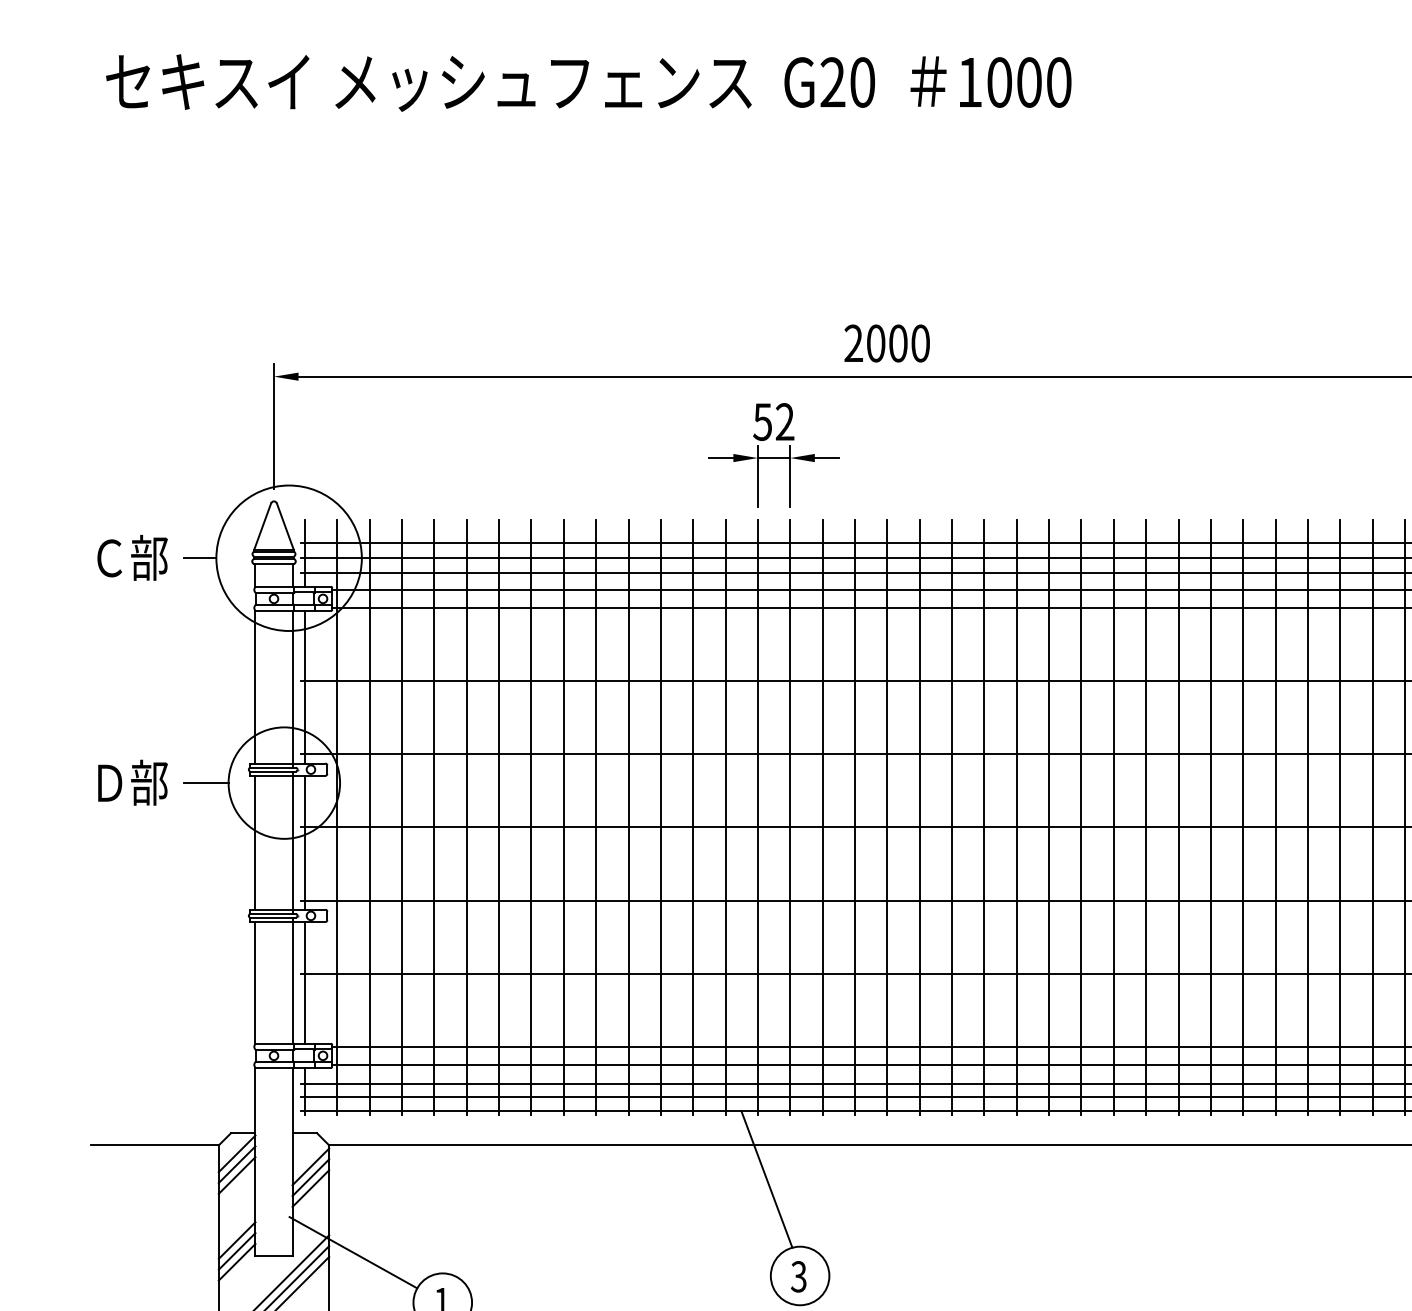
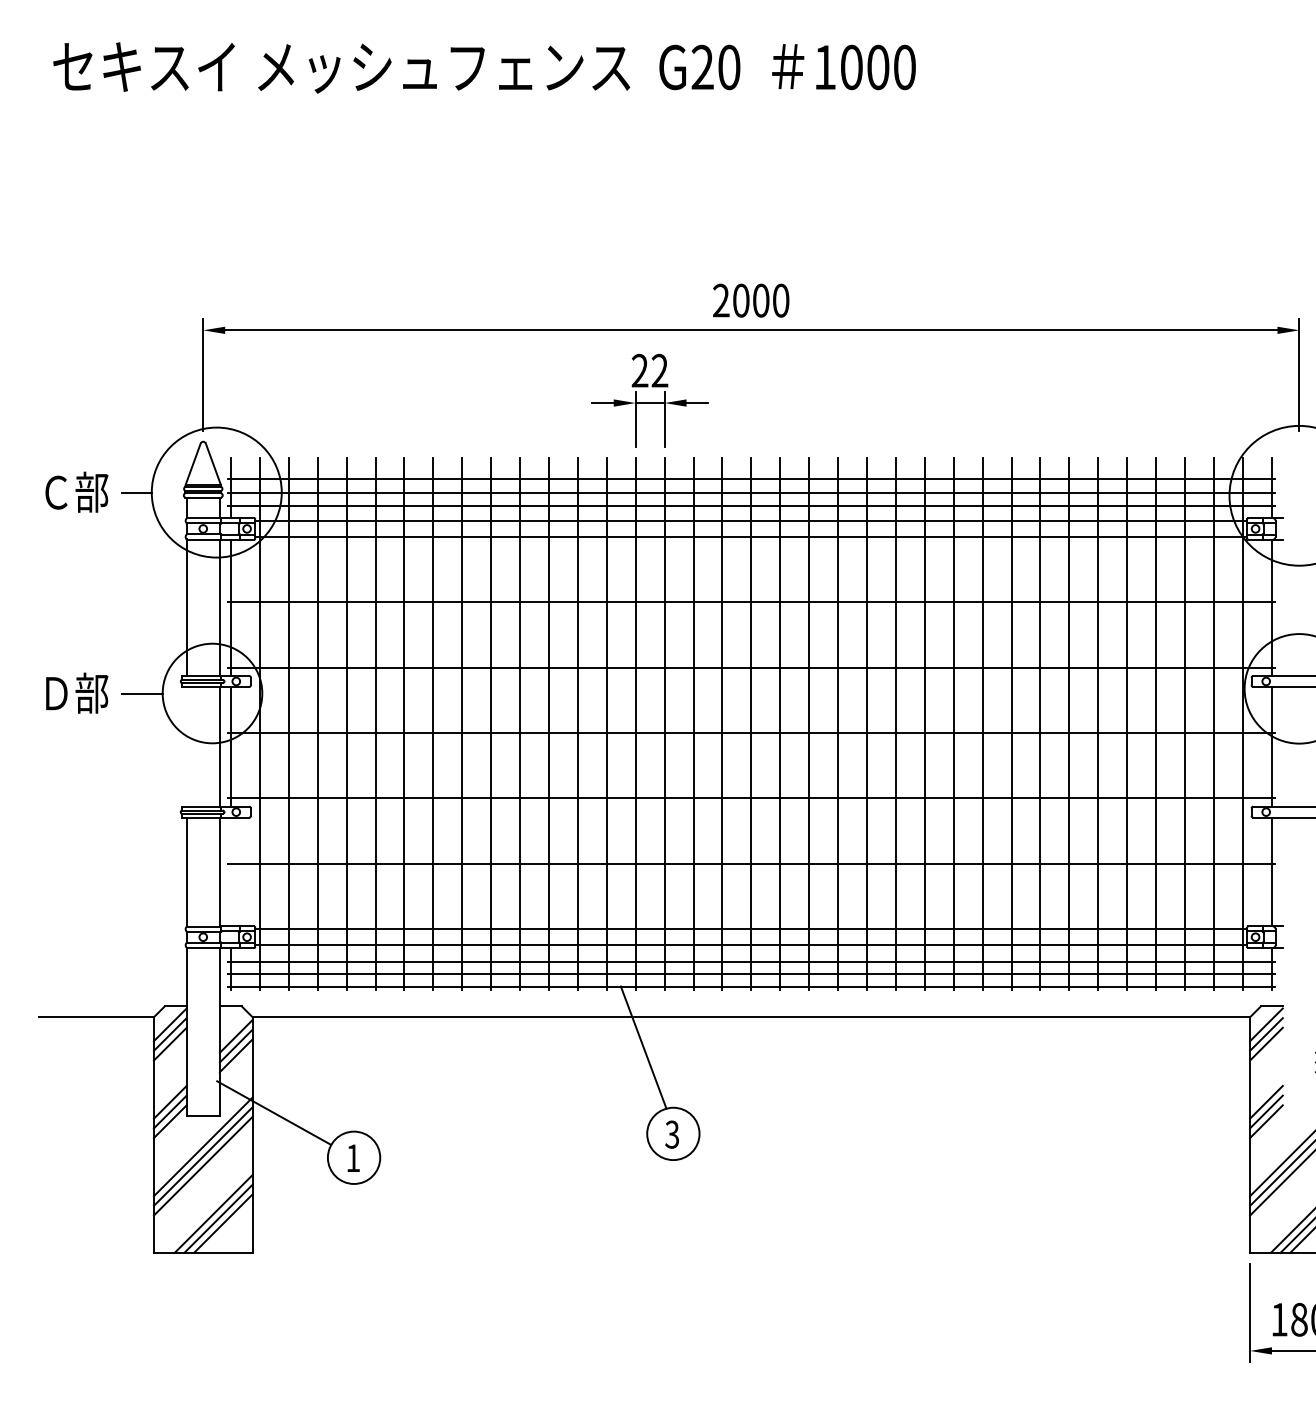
text: (762, 421) -> (639, 370), 52 -> 22
line: (255, 842) -> (186, 746), removed
line: (304, 982) -> (230, 871), removed

